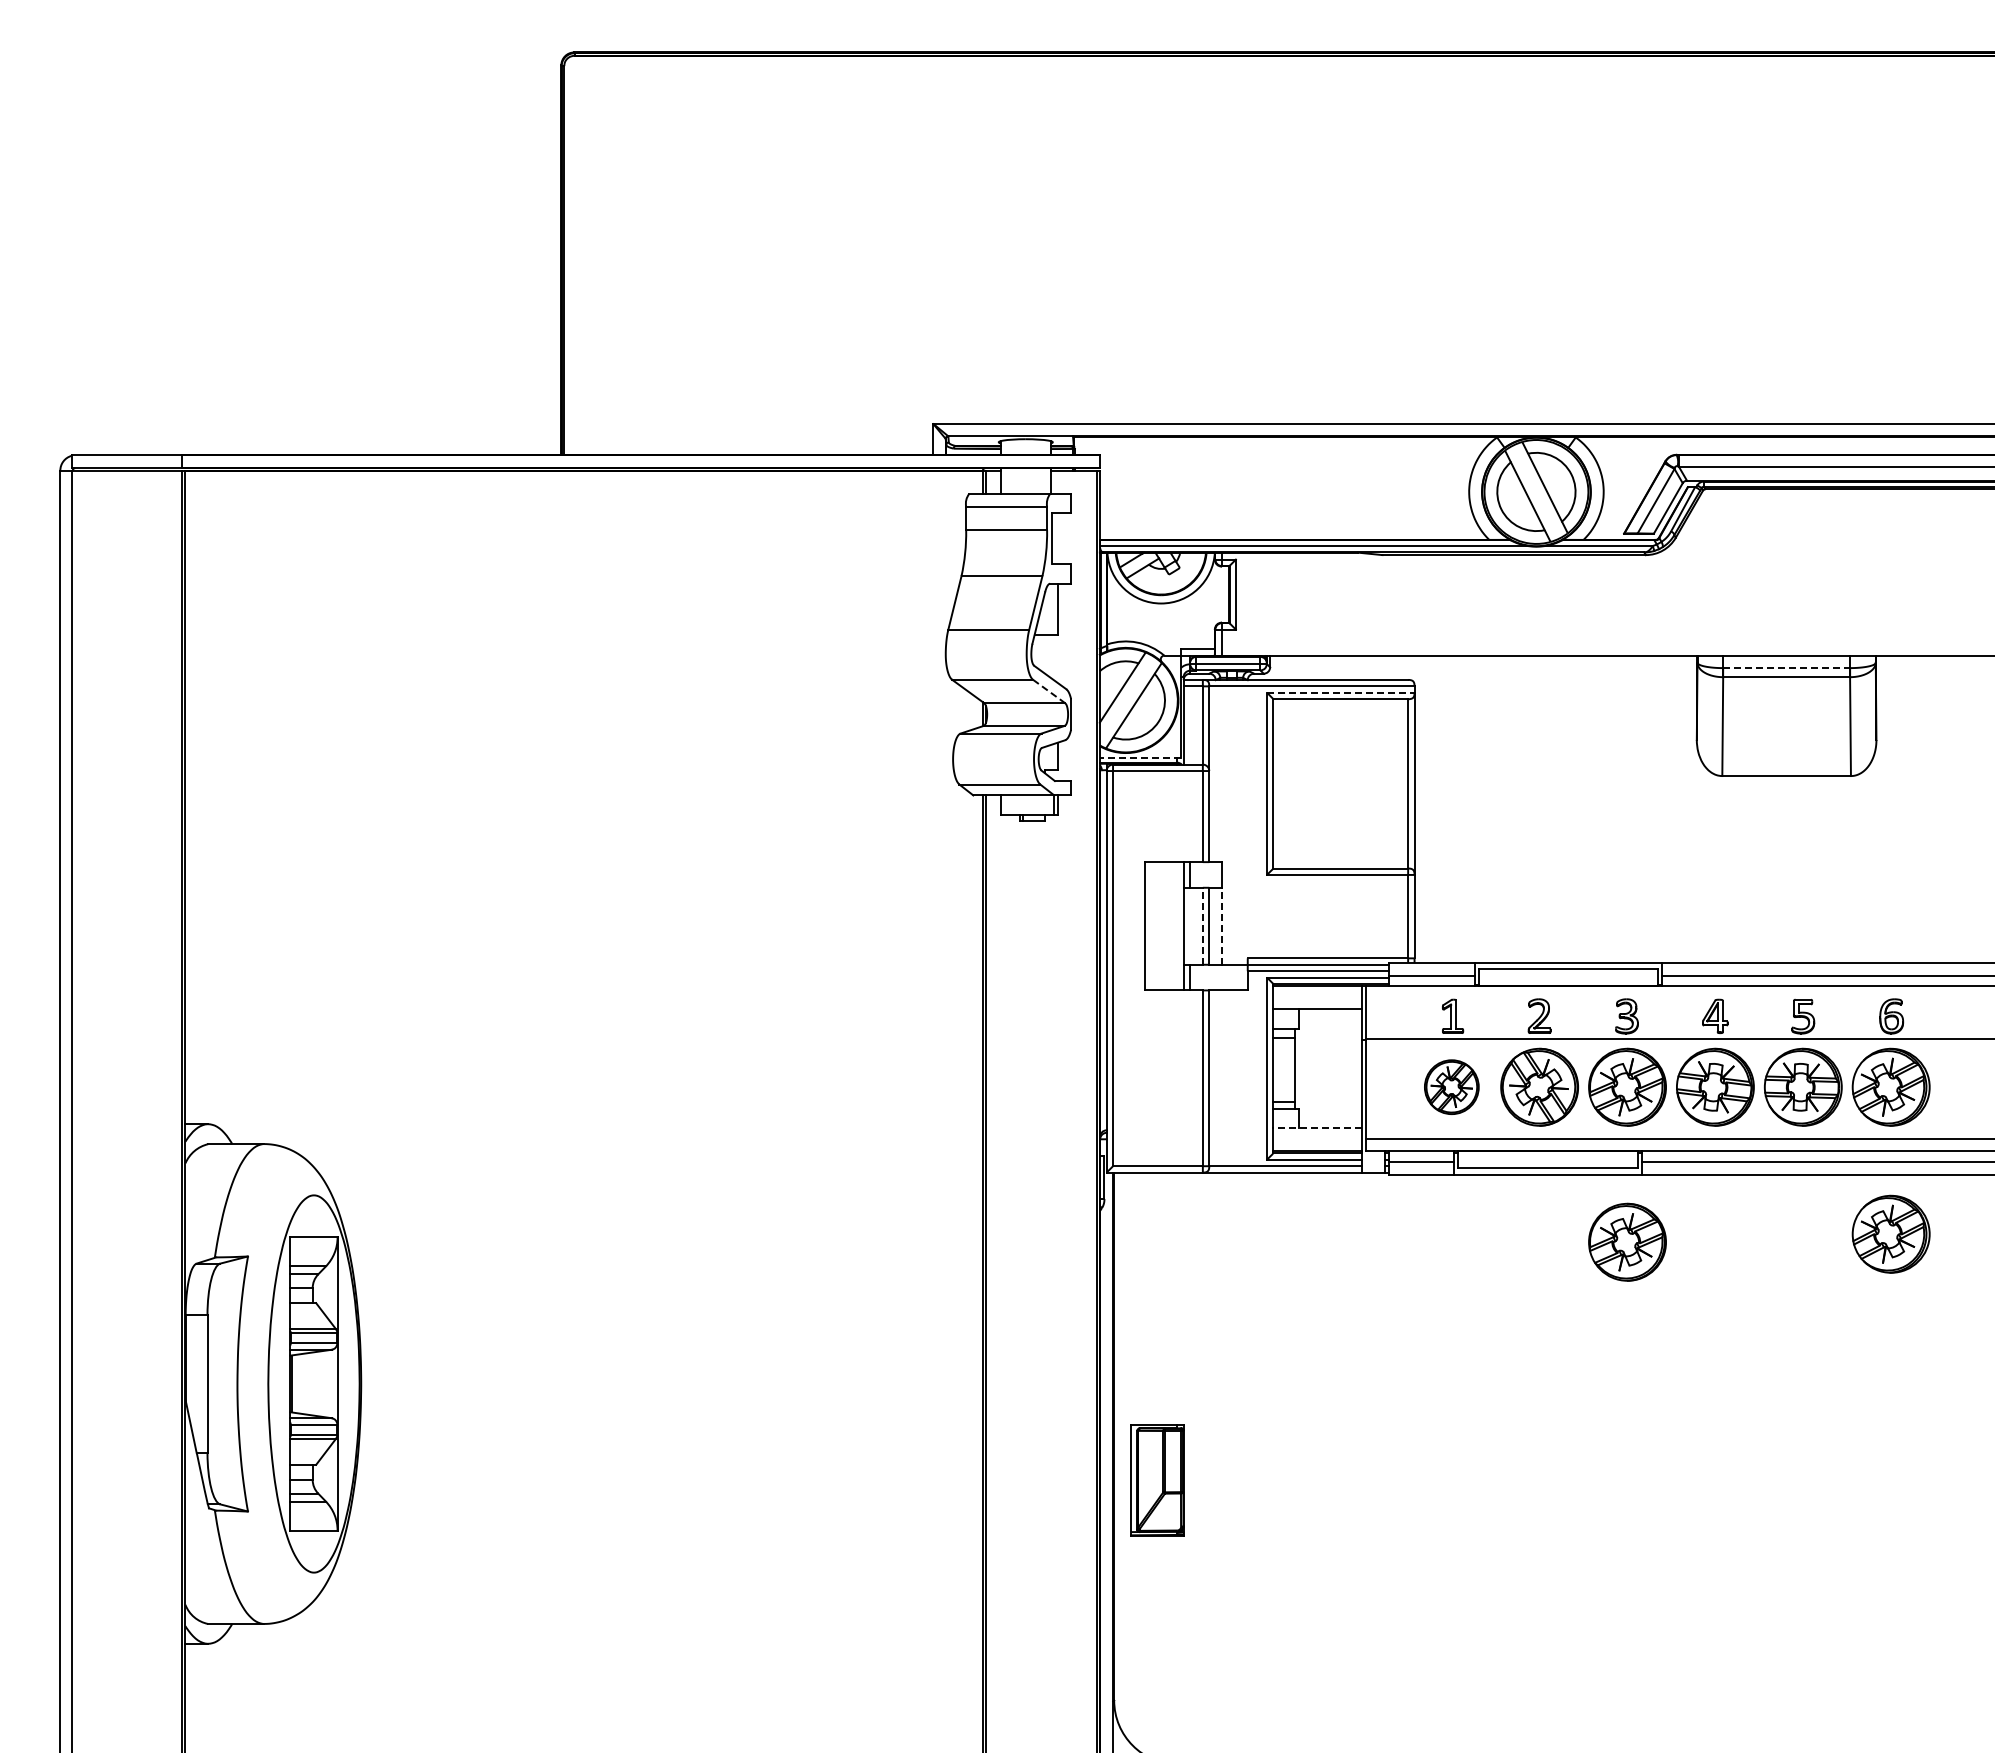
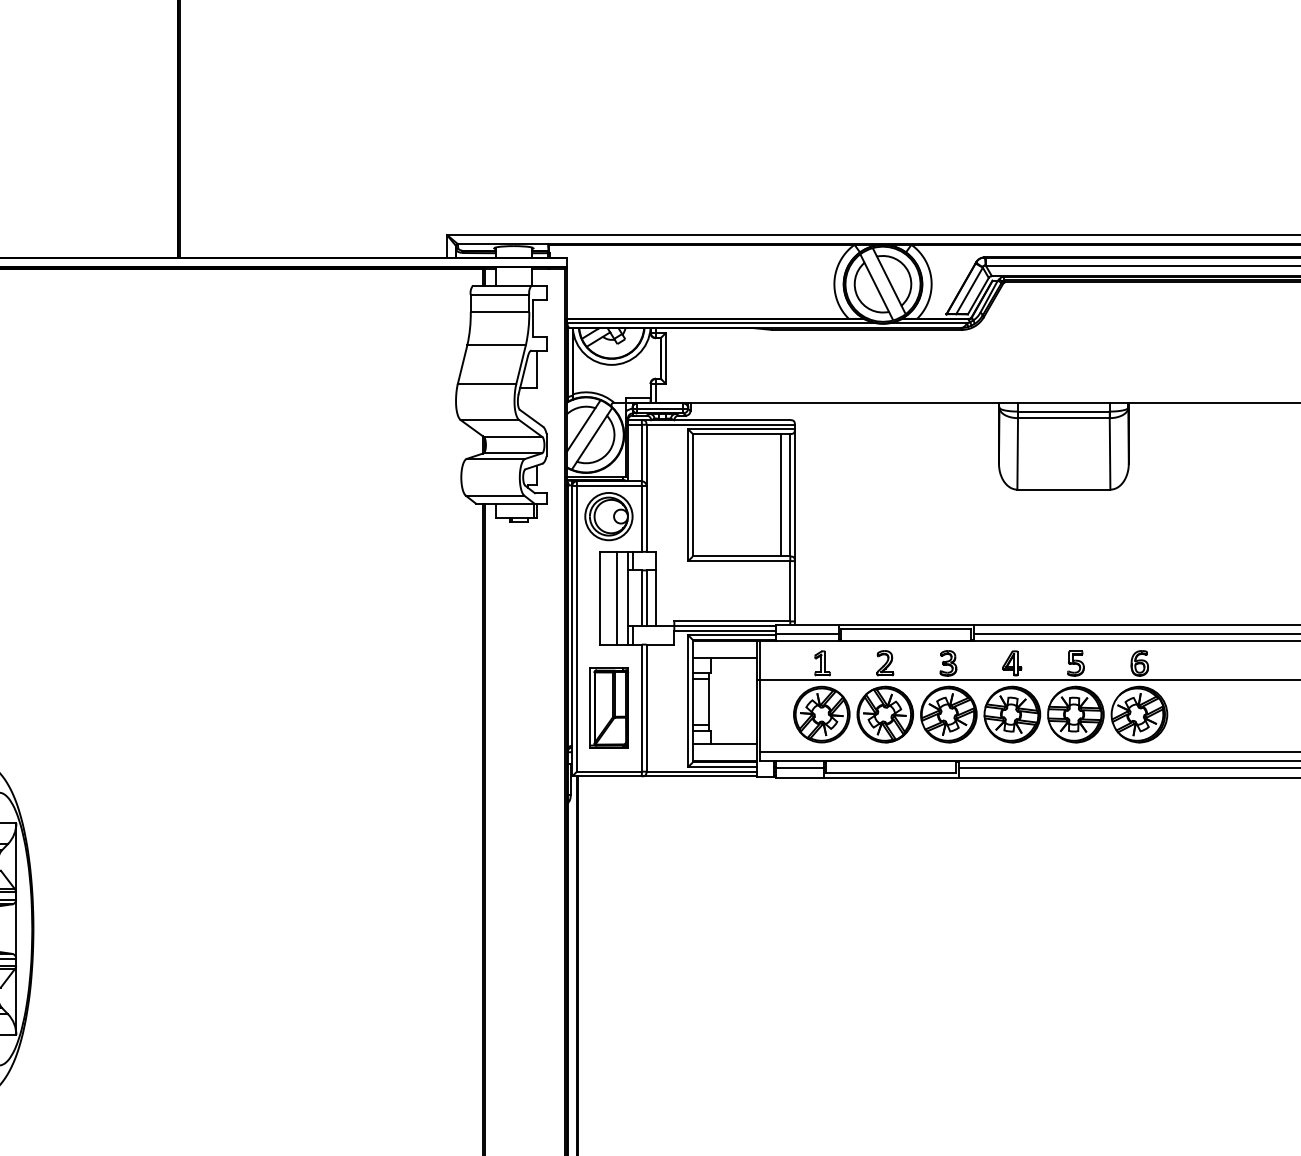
line: (1787, 668) -> (1064, 411), dashed -> solid
line: (1049, 691) -> (531, 428), dashed -> solid
line: (1340, 692) -> (741, 429), dashed -> solid
line: (1140, 758) -> (596, 476), dashed -> solid
line: (1395, 783) -> (781, 495), added
part: (1156, 812) -> (608, 515), added
line: (1202, 925) -> (641, 597), dashed -> solid
line: (1222, 925) -> (656, 597), dashed -> solid
line: (1168, 926) -> (617, 598), added
part: (1451, 1086) -> (821, 714), size x1.43
line: (1317, 1128) -> (724, 744), dashed -> solid
part: (1890, 1233) -> (1138, 820), removed
part: (1627, 1241) -> (948, 826), removed
part: (1157, 1480) -> (609, 708), moved

